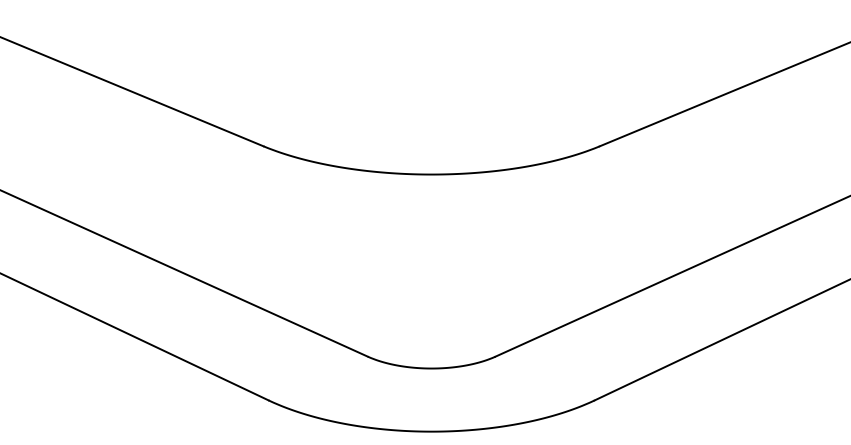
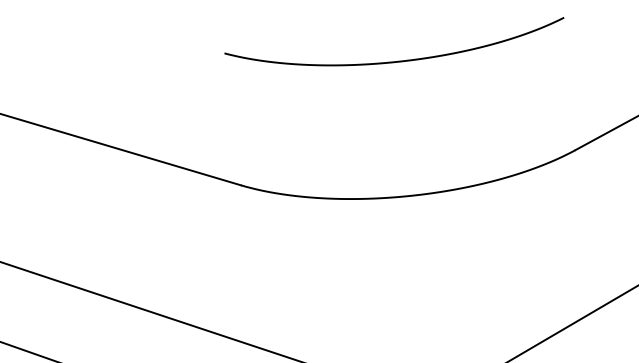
curve: (431, 39) -> (396, 61), added

